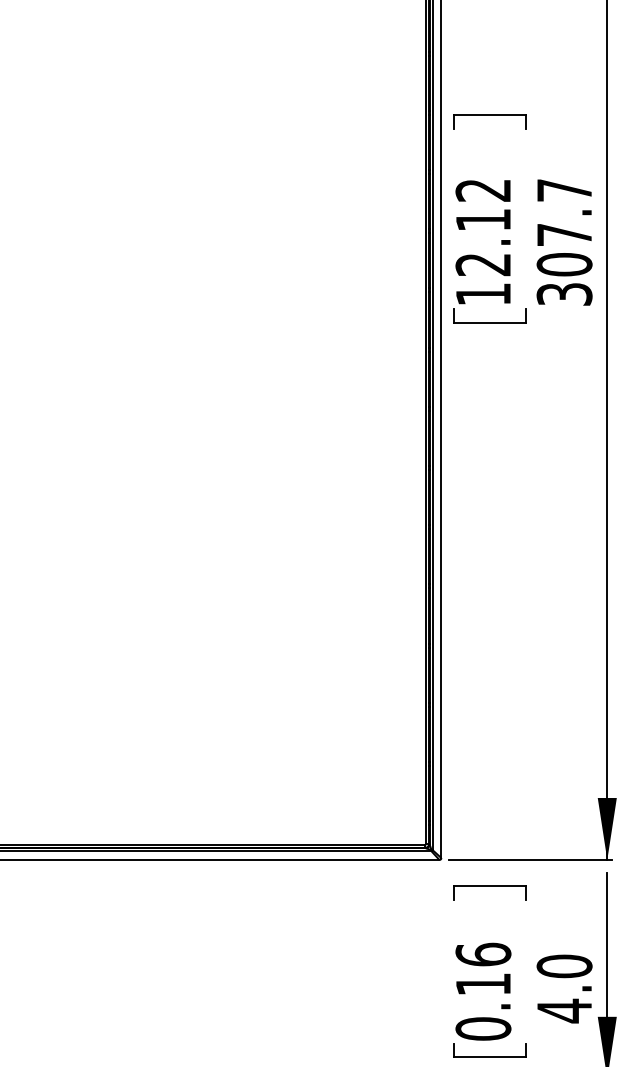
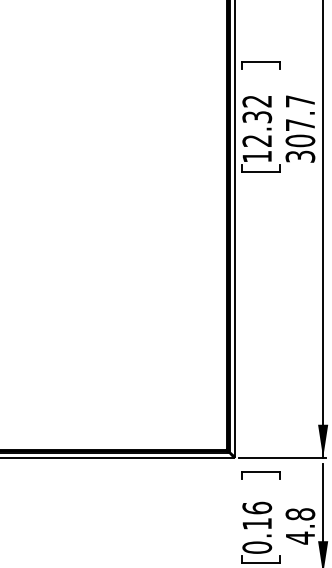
text: (483, 220) -> (257, 117), 12.12 -> 12.32
text: (564, 966) -> (300, 514), 4.0 -> 4.8

